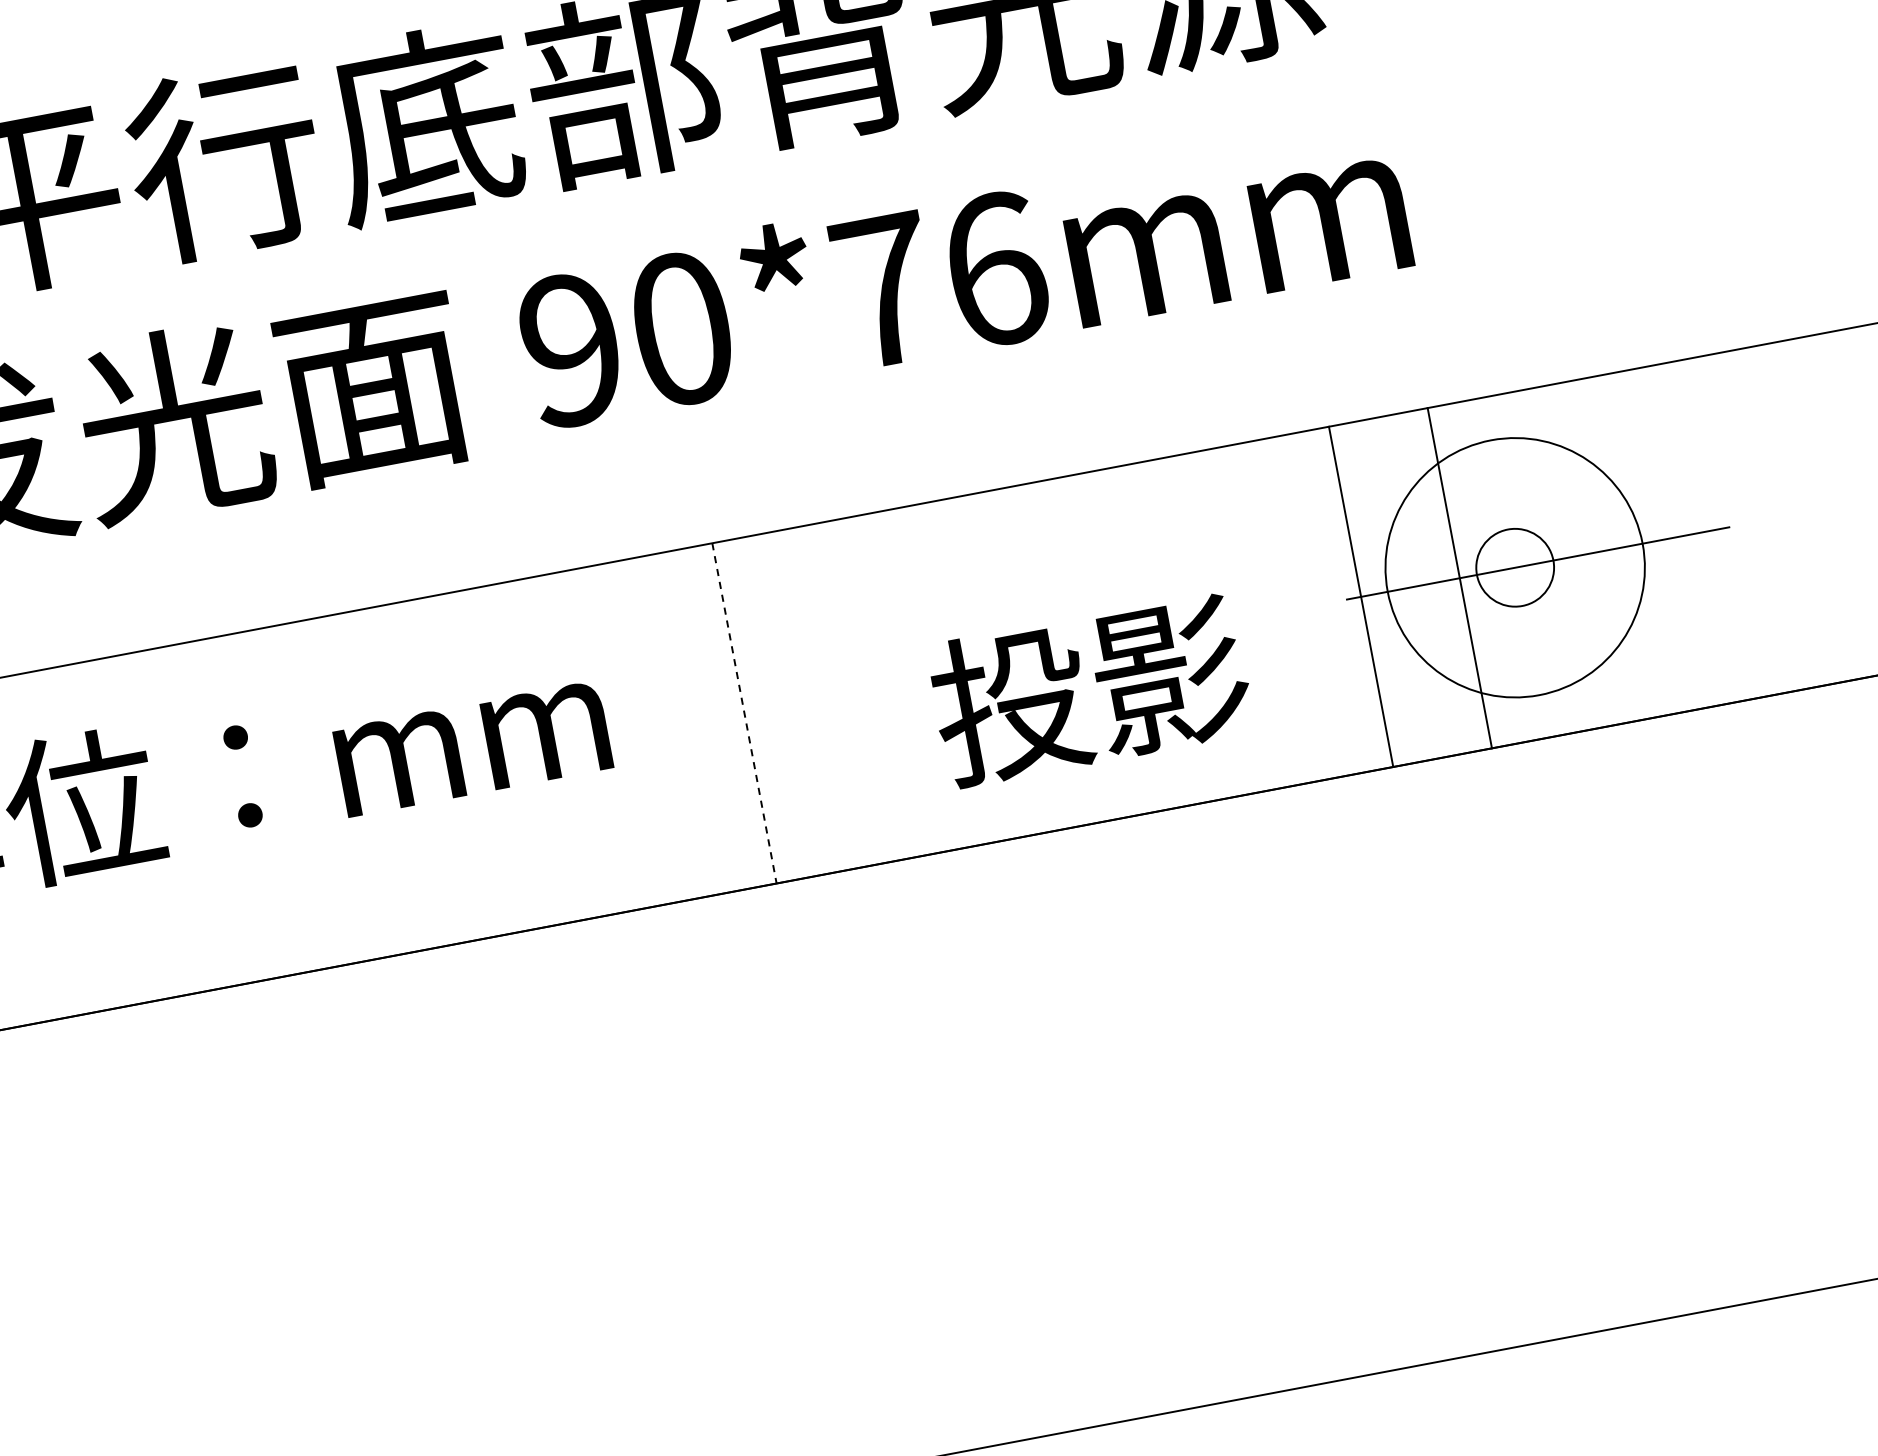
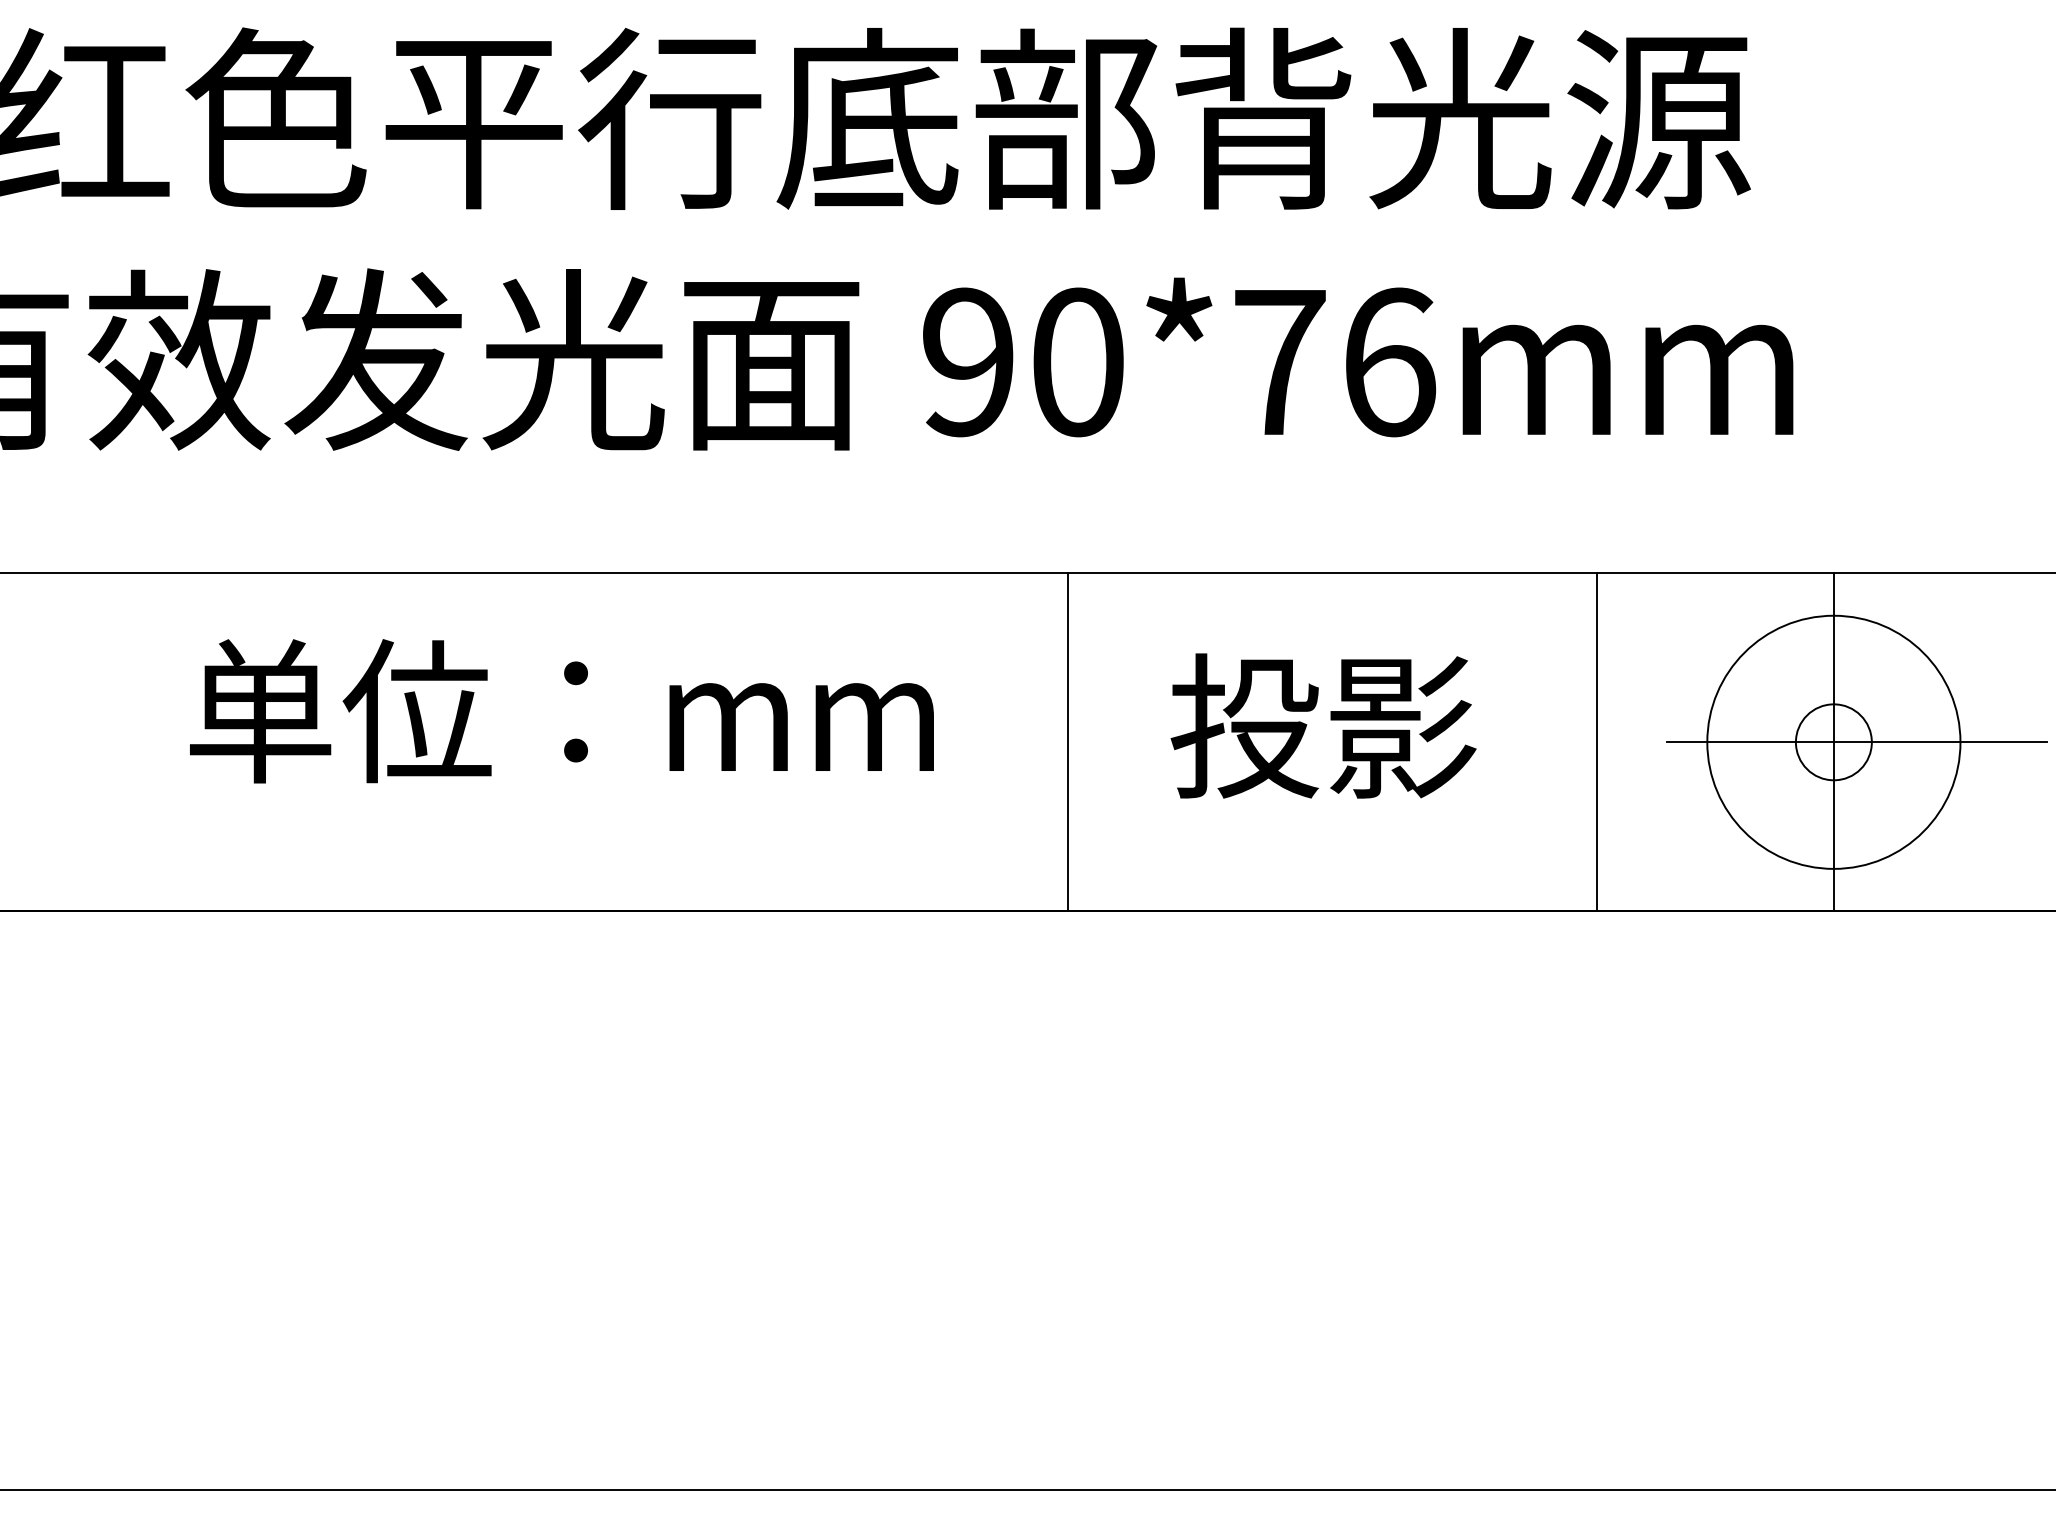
line: (1459, 578) -> (1833, 742), moved
line: (1360, 597) -> (1596, 742), moved
text: (1090, 688) -> (1323, 725), moved
line: (744, 713) -> (1068, 742), dashed -> solid

